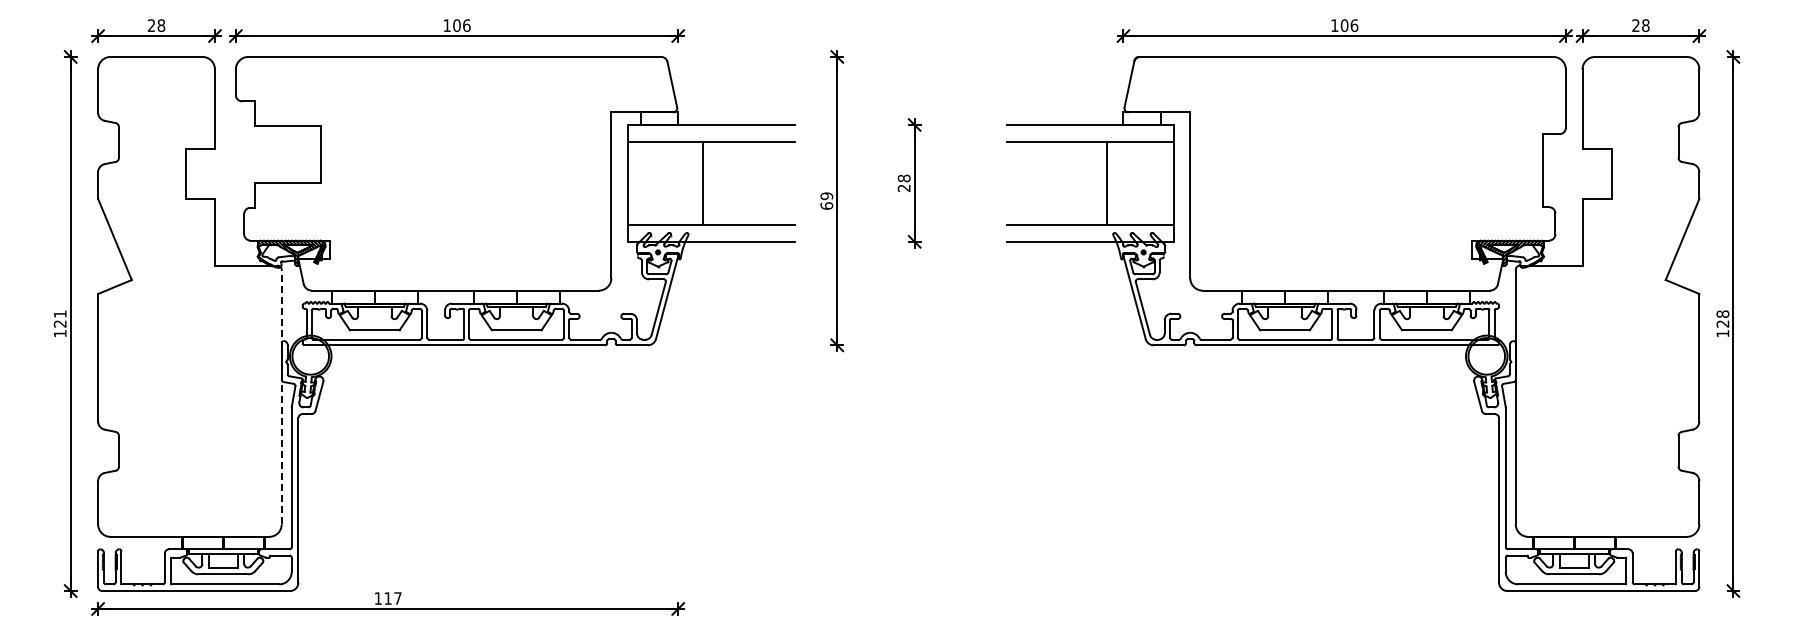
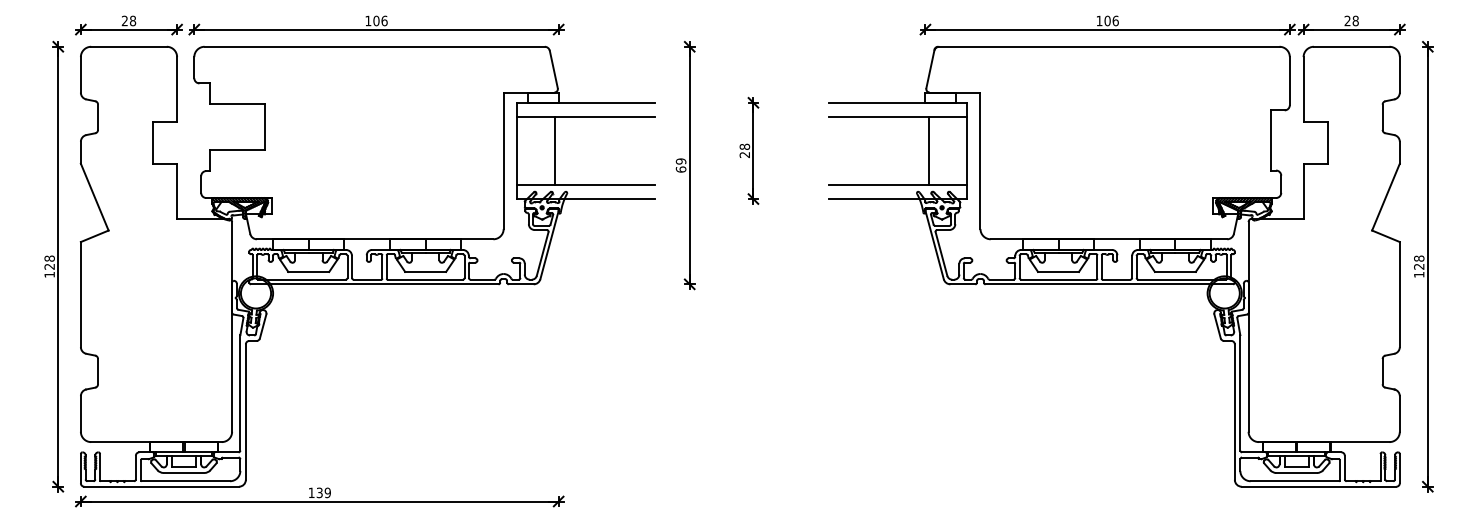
line: (703, 183) -> (555, 151), moved
line: (1106, 183) -> (928, 151), moved
text: (59, 313) -> (49, 258), 121 -> 128
line: (281, 396) -> (231, 326), dashed -> solid
text: (392, 598) -> (323, 492), 117 -> 139

